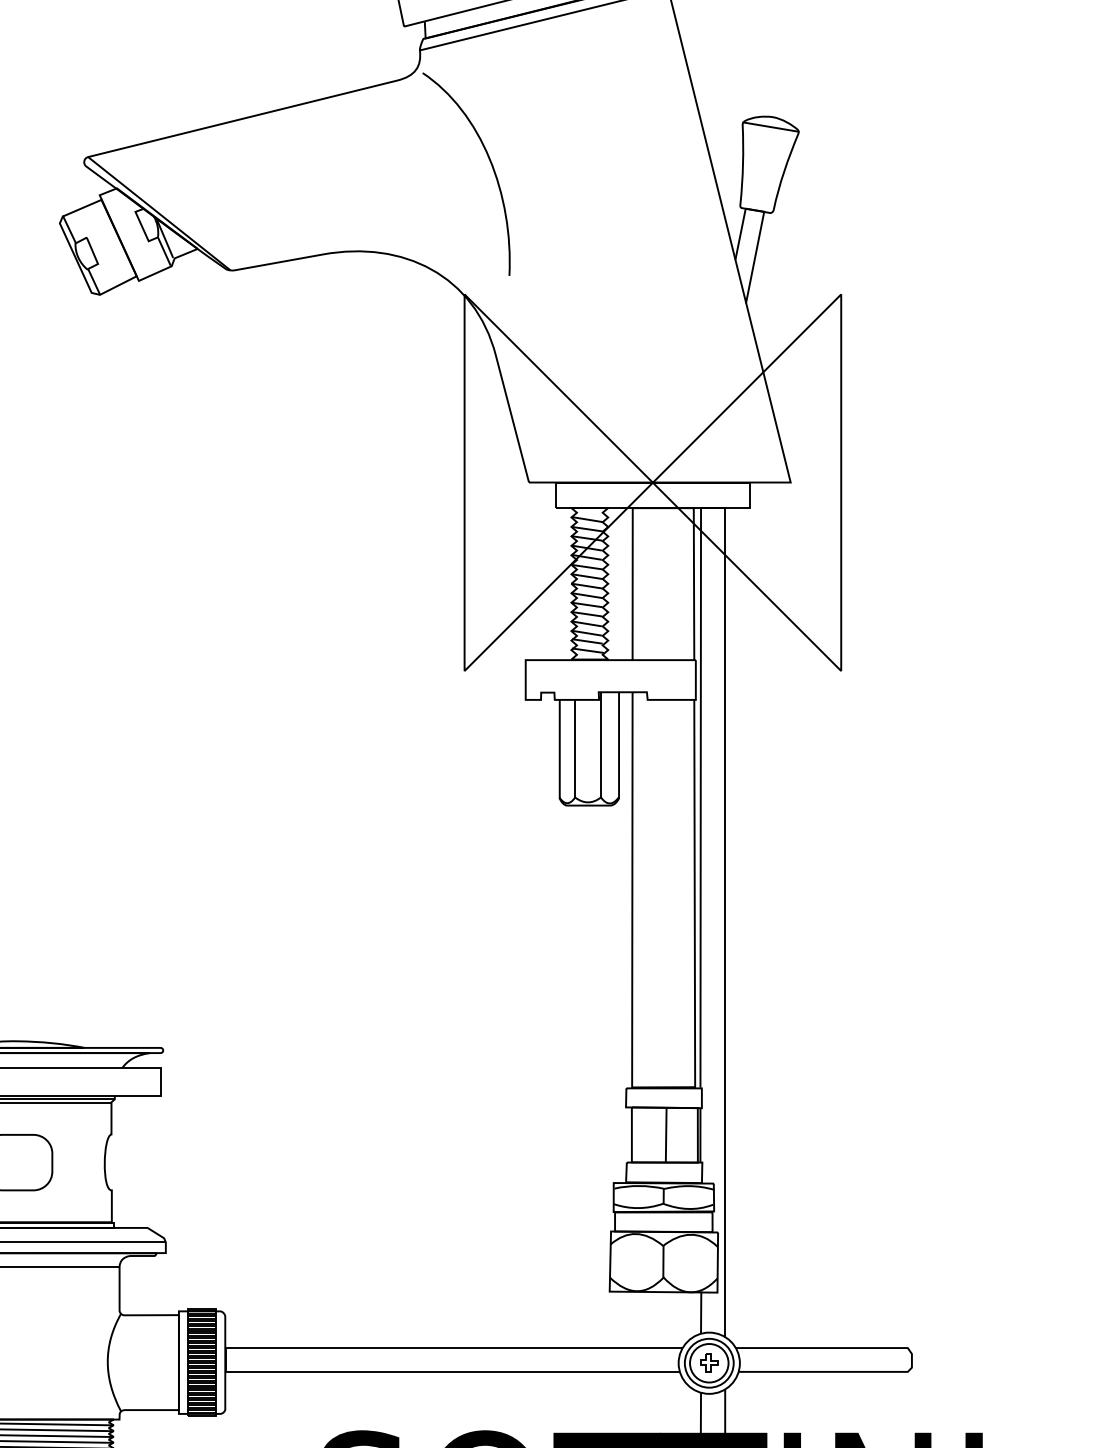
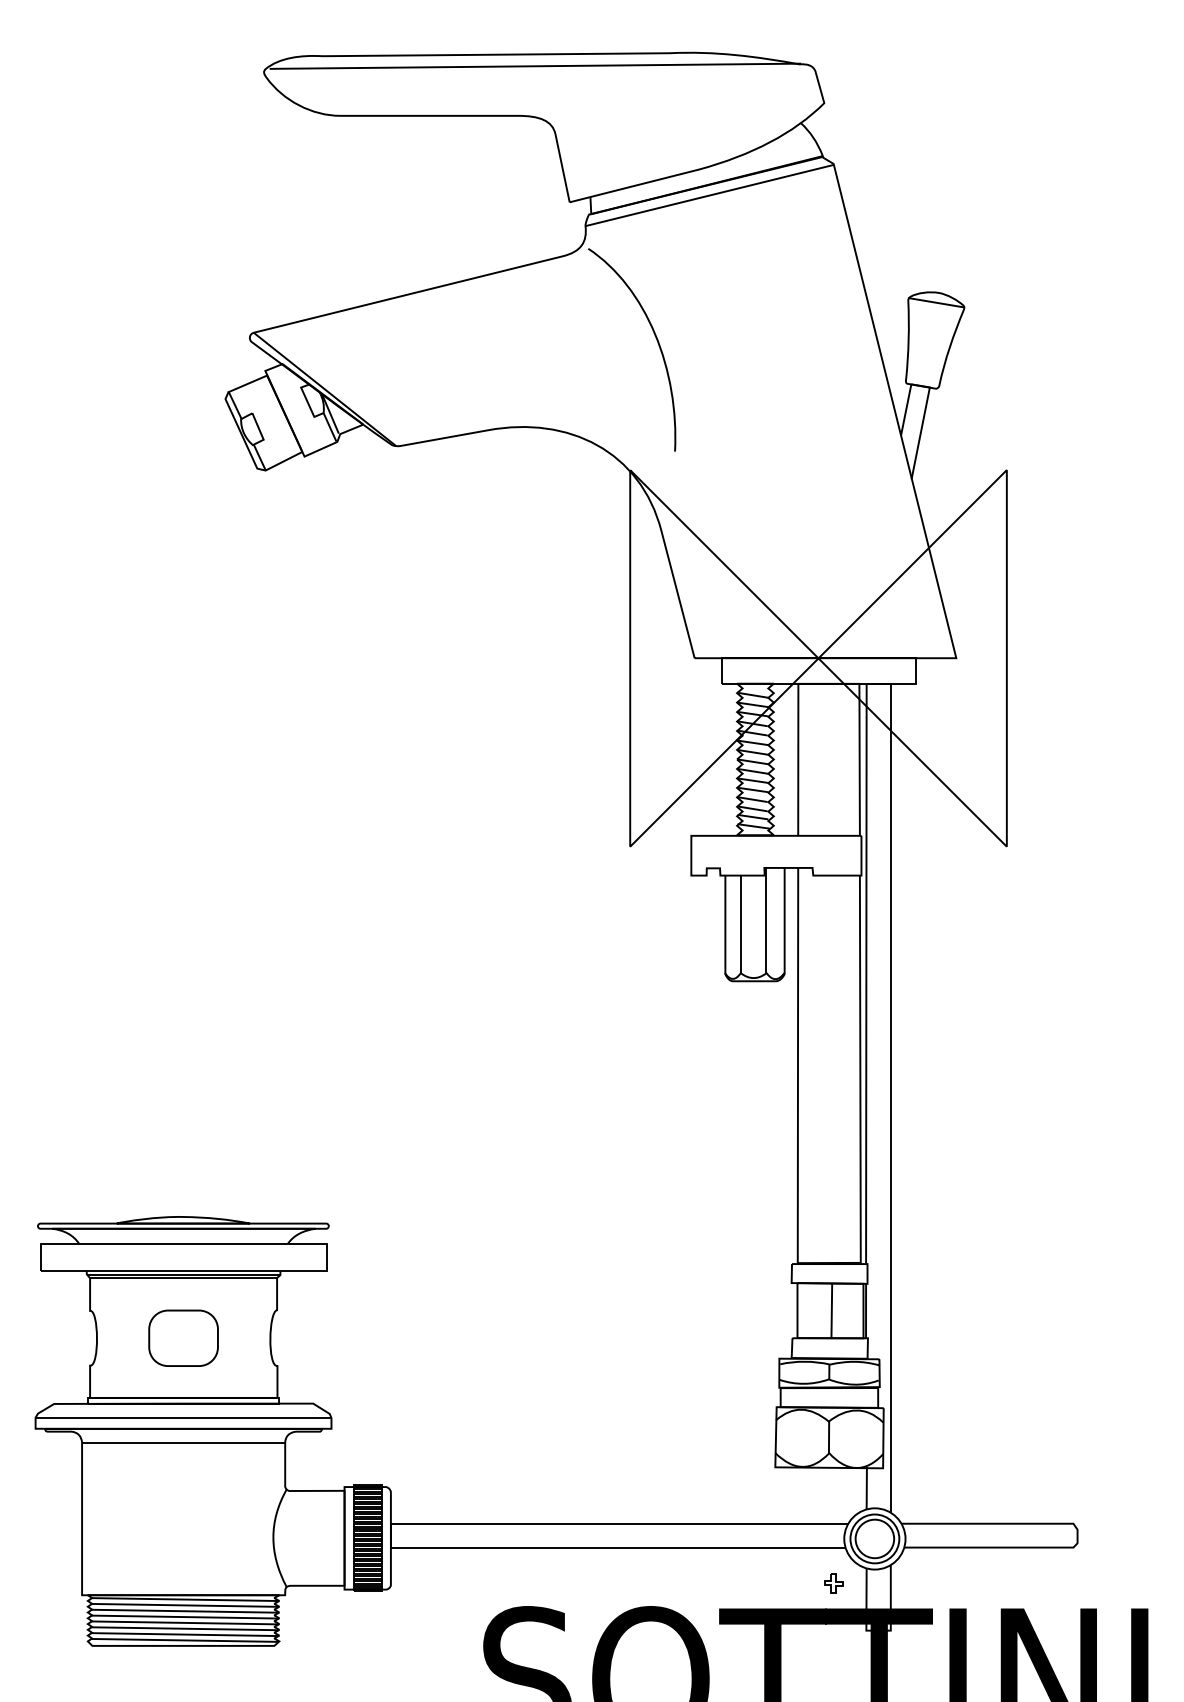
part: (708, 1362) -> (833, 1583), moved

